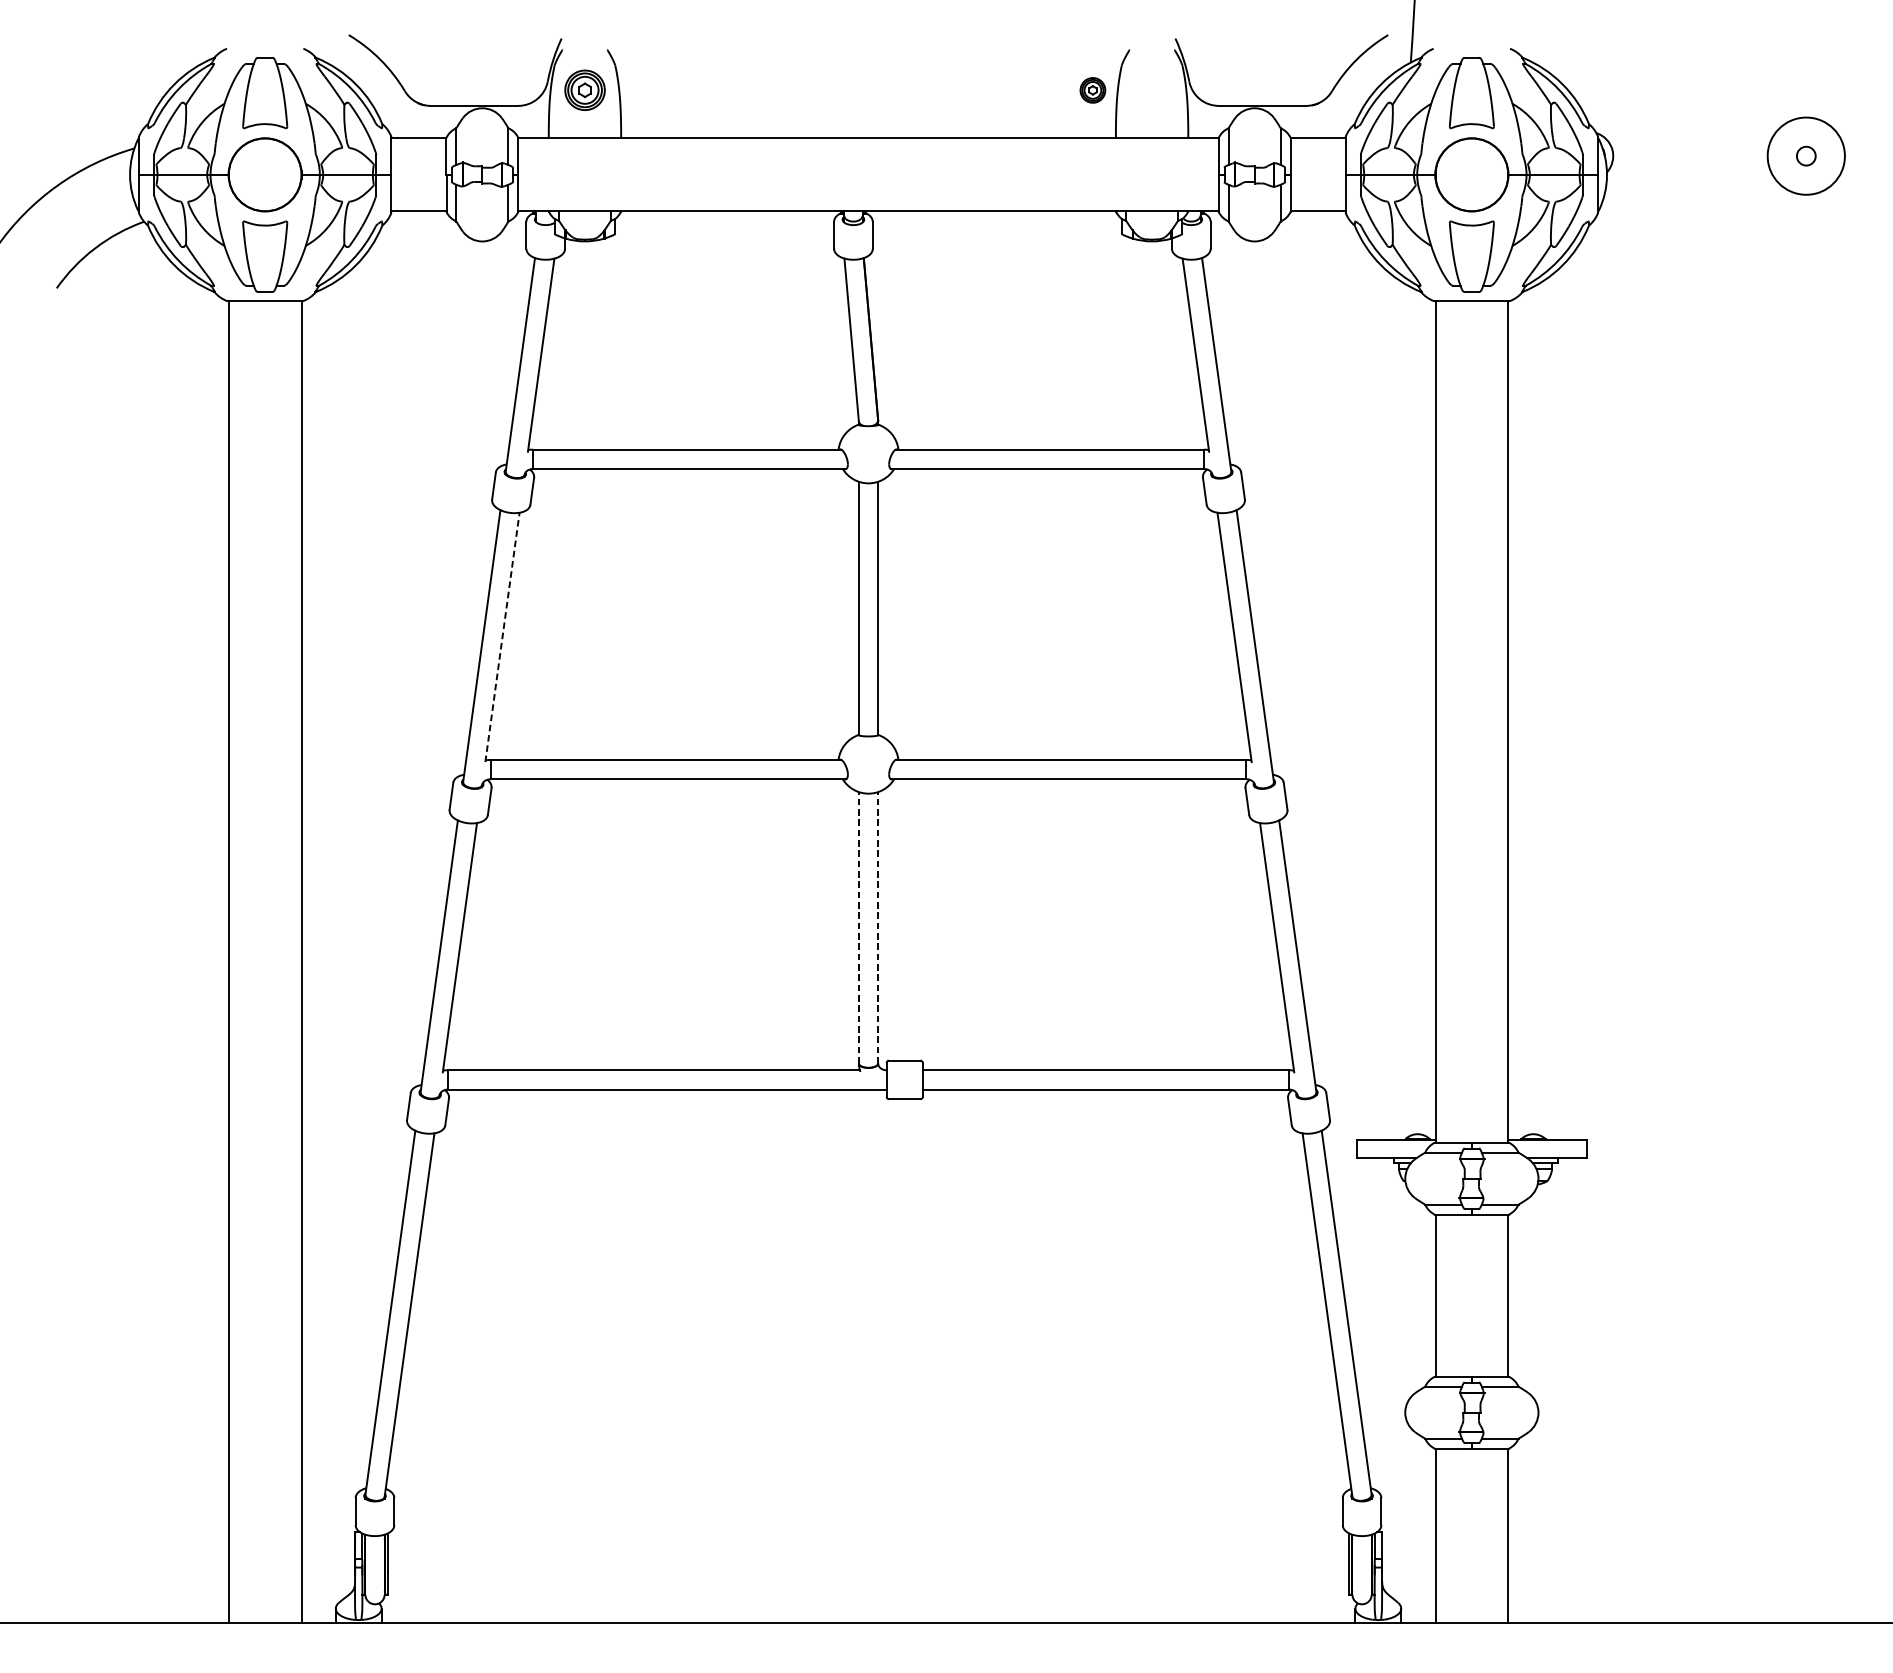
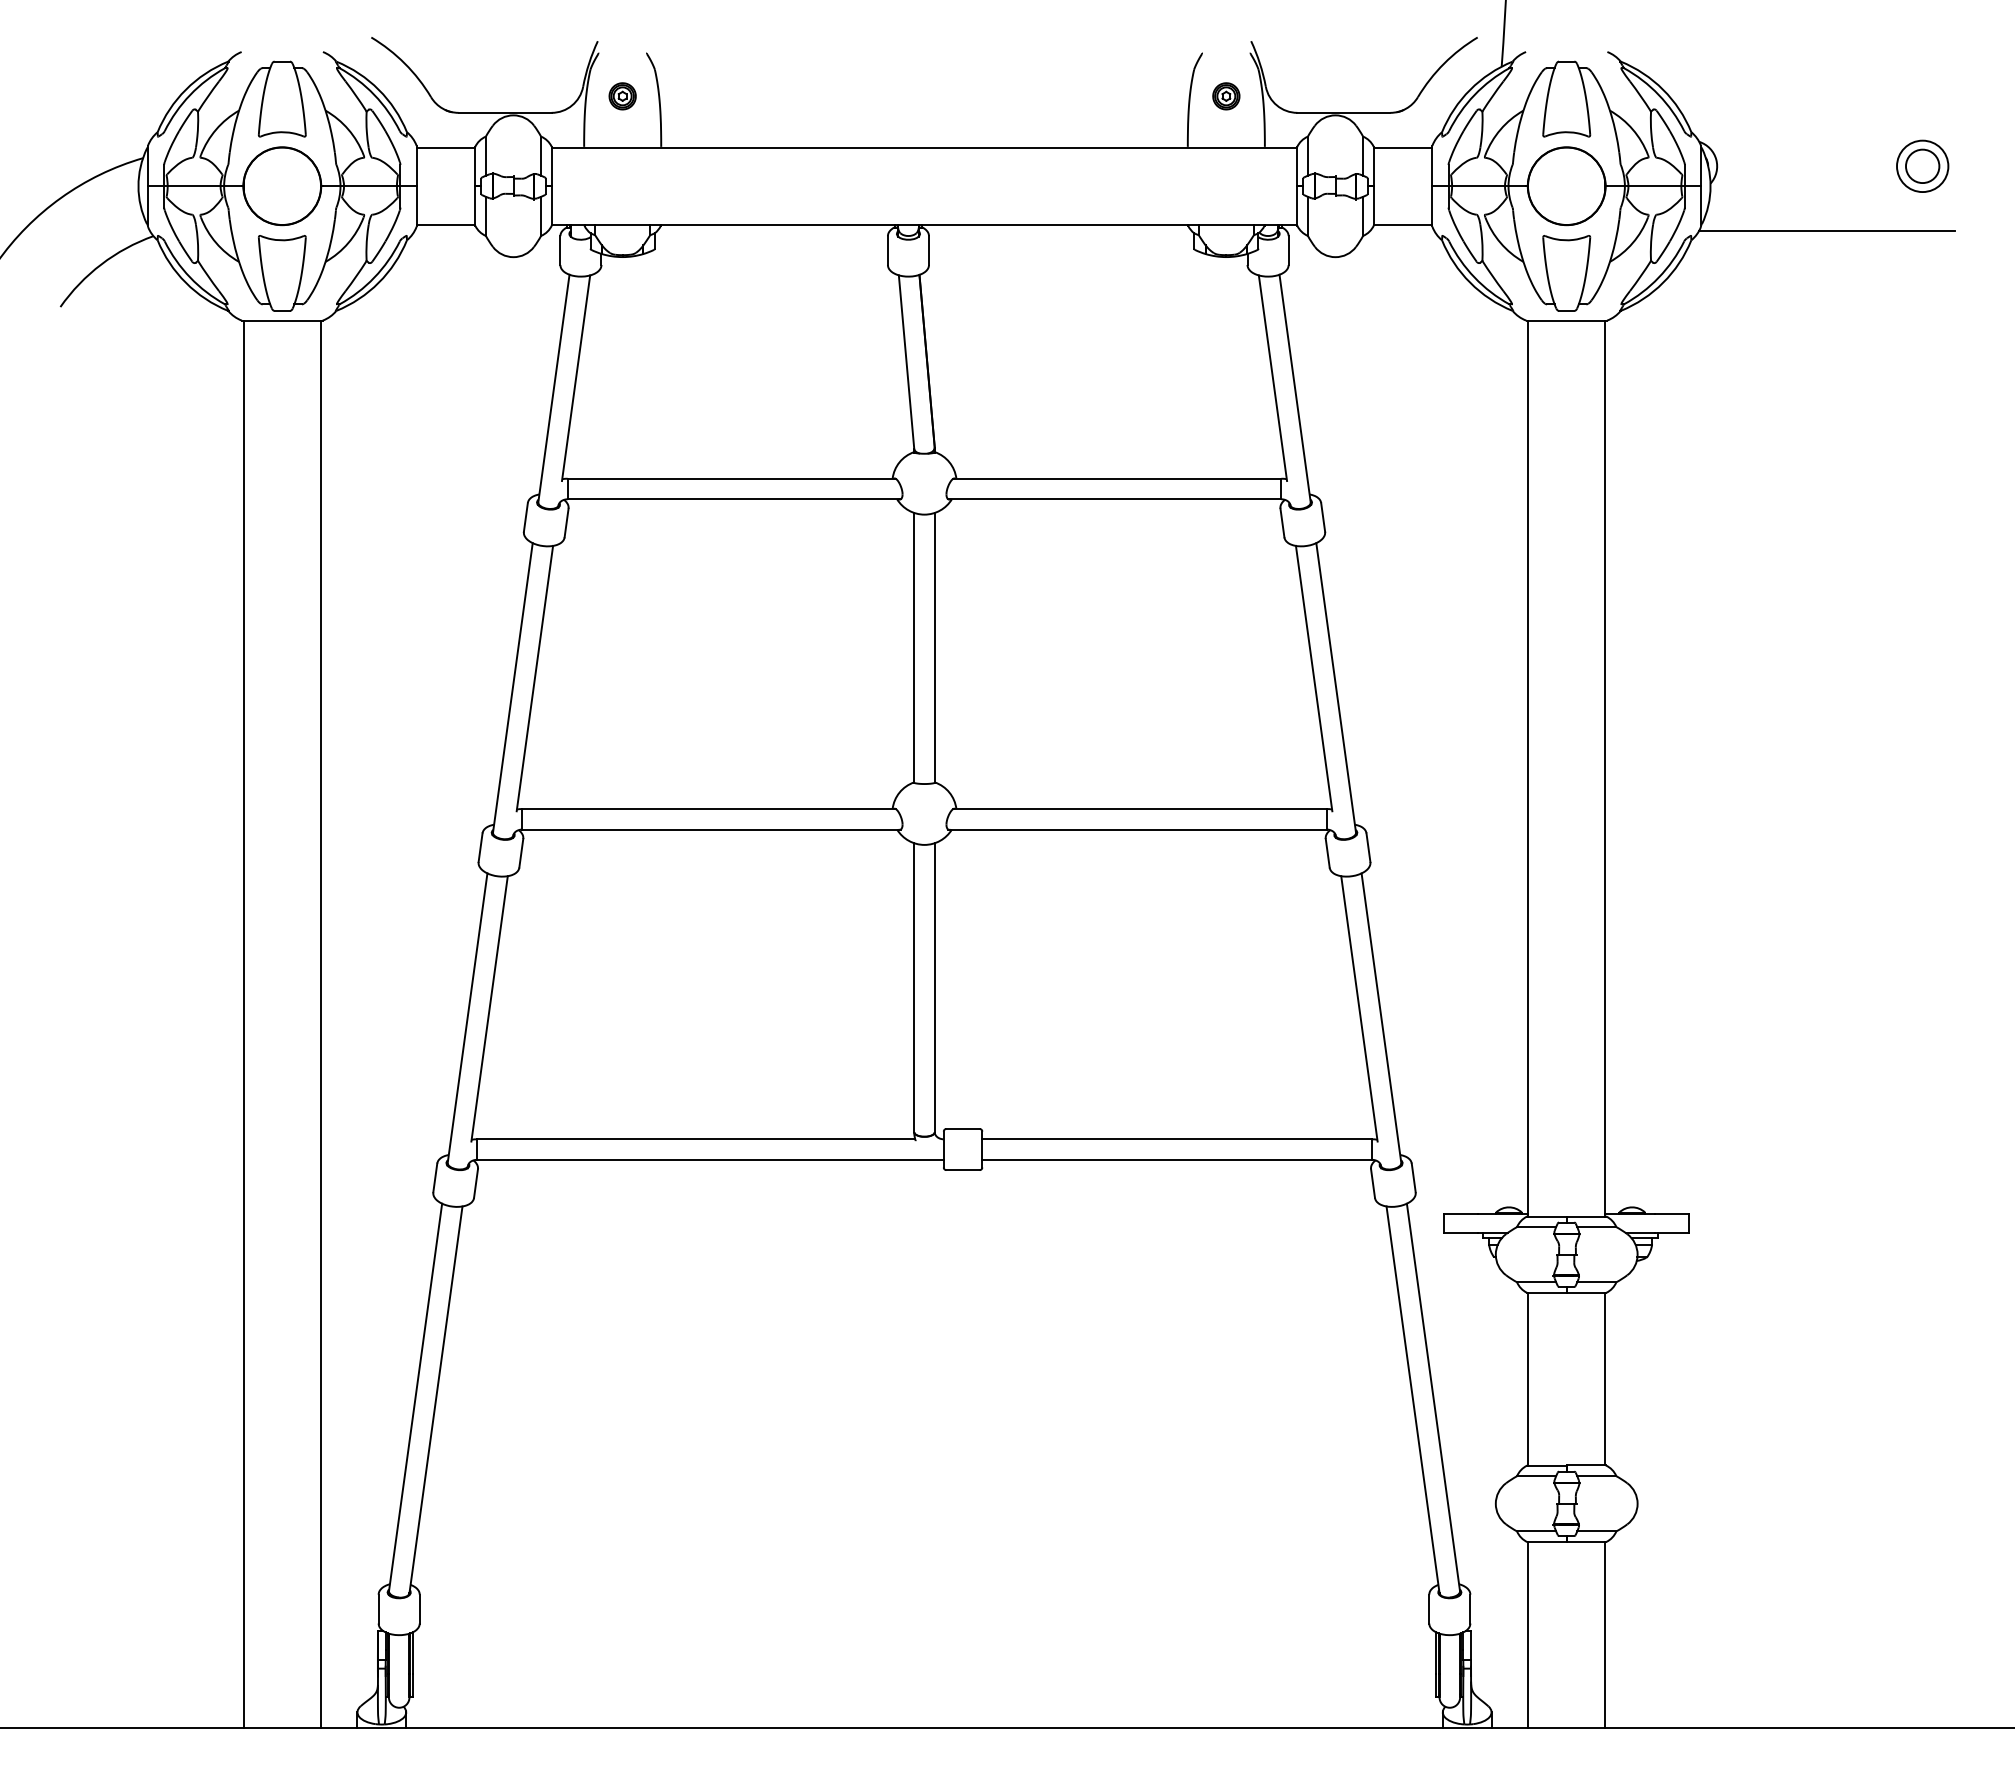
part: (584, 90) -> (622, 96), size x0.62
part: (1093, 90) -> (1226, 96), moved
circle: (1806, 156) -> (1922, 166), size x0.62
circle: (1806, 156) -> (1922, 166), size x1.67
line: (1715, 217) -> (1826, 231), added
line: (502, 637) -> (534, 678), dashed -> solid
line: (859, 927) -> (914, 987), dashed -> solid
line: (877, 927) -> (934, 987), dashed -> solid

